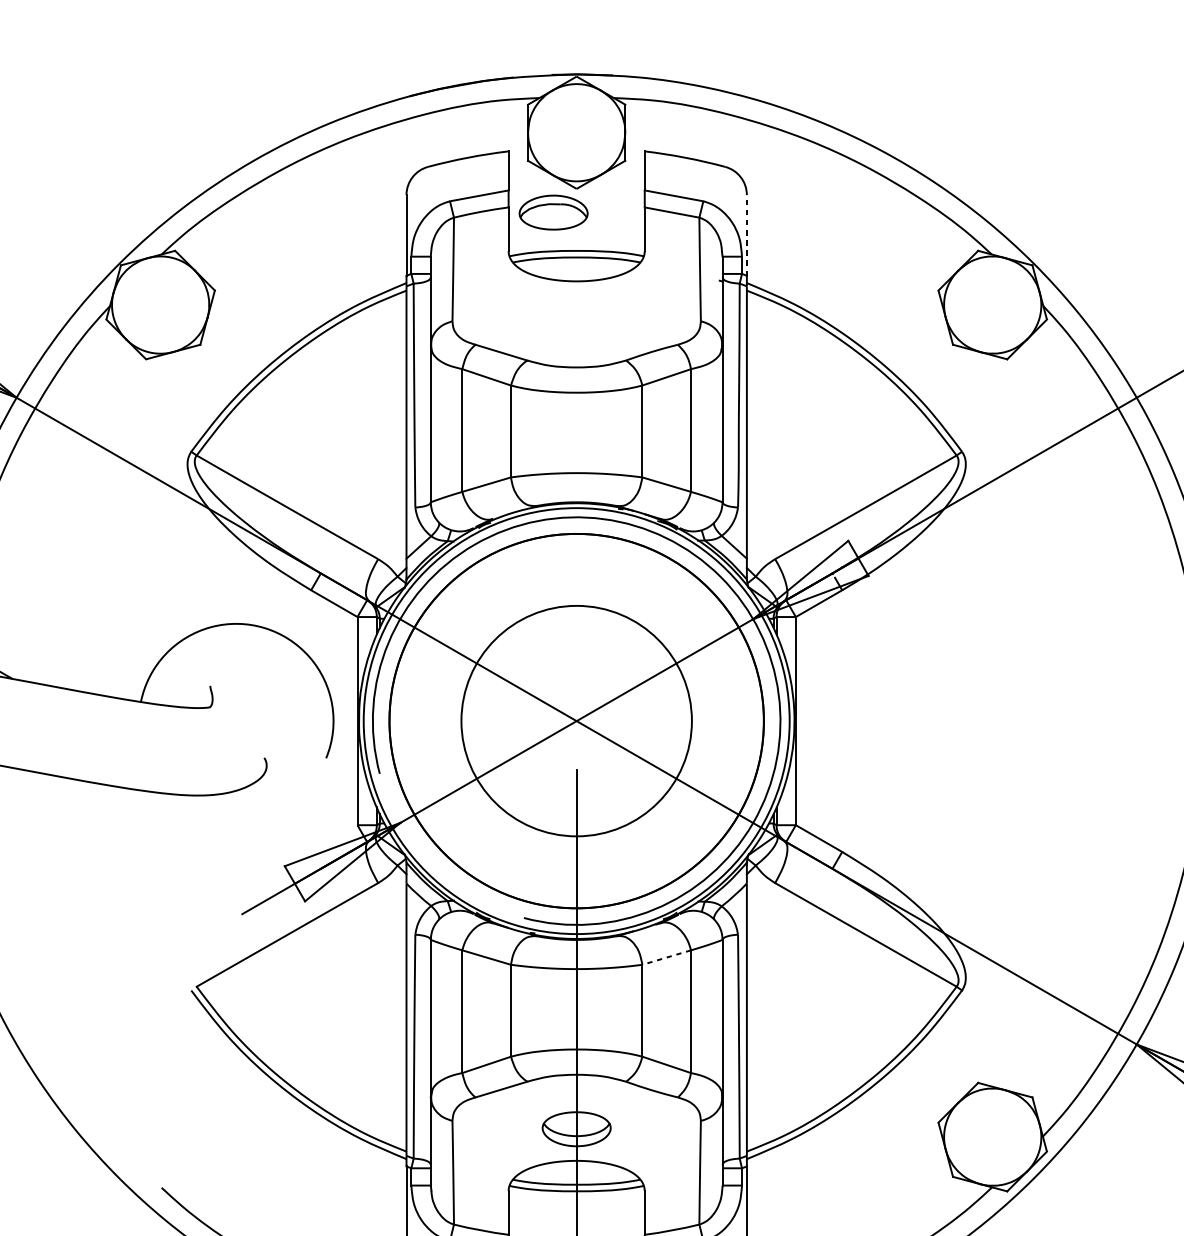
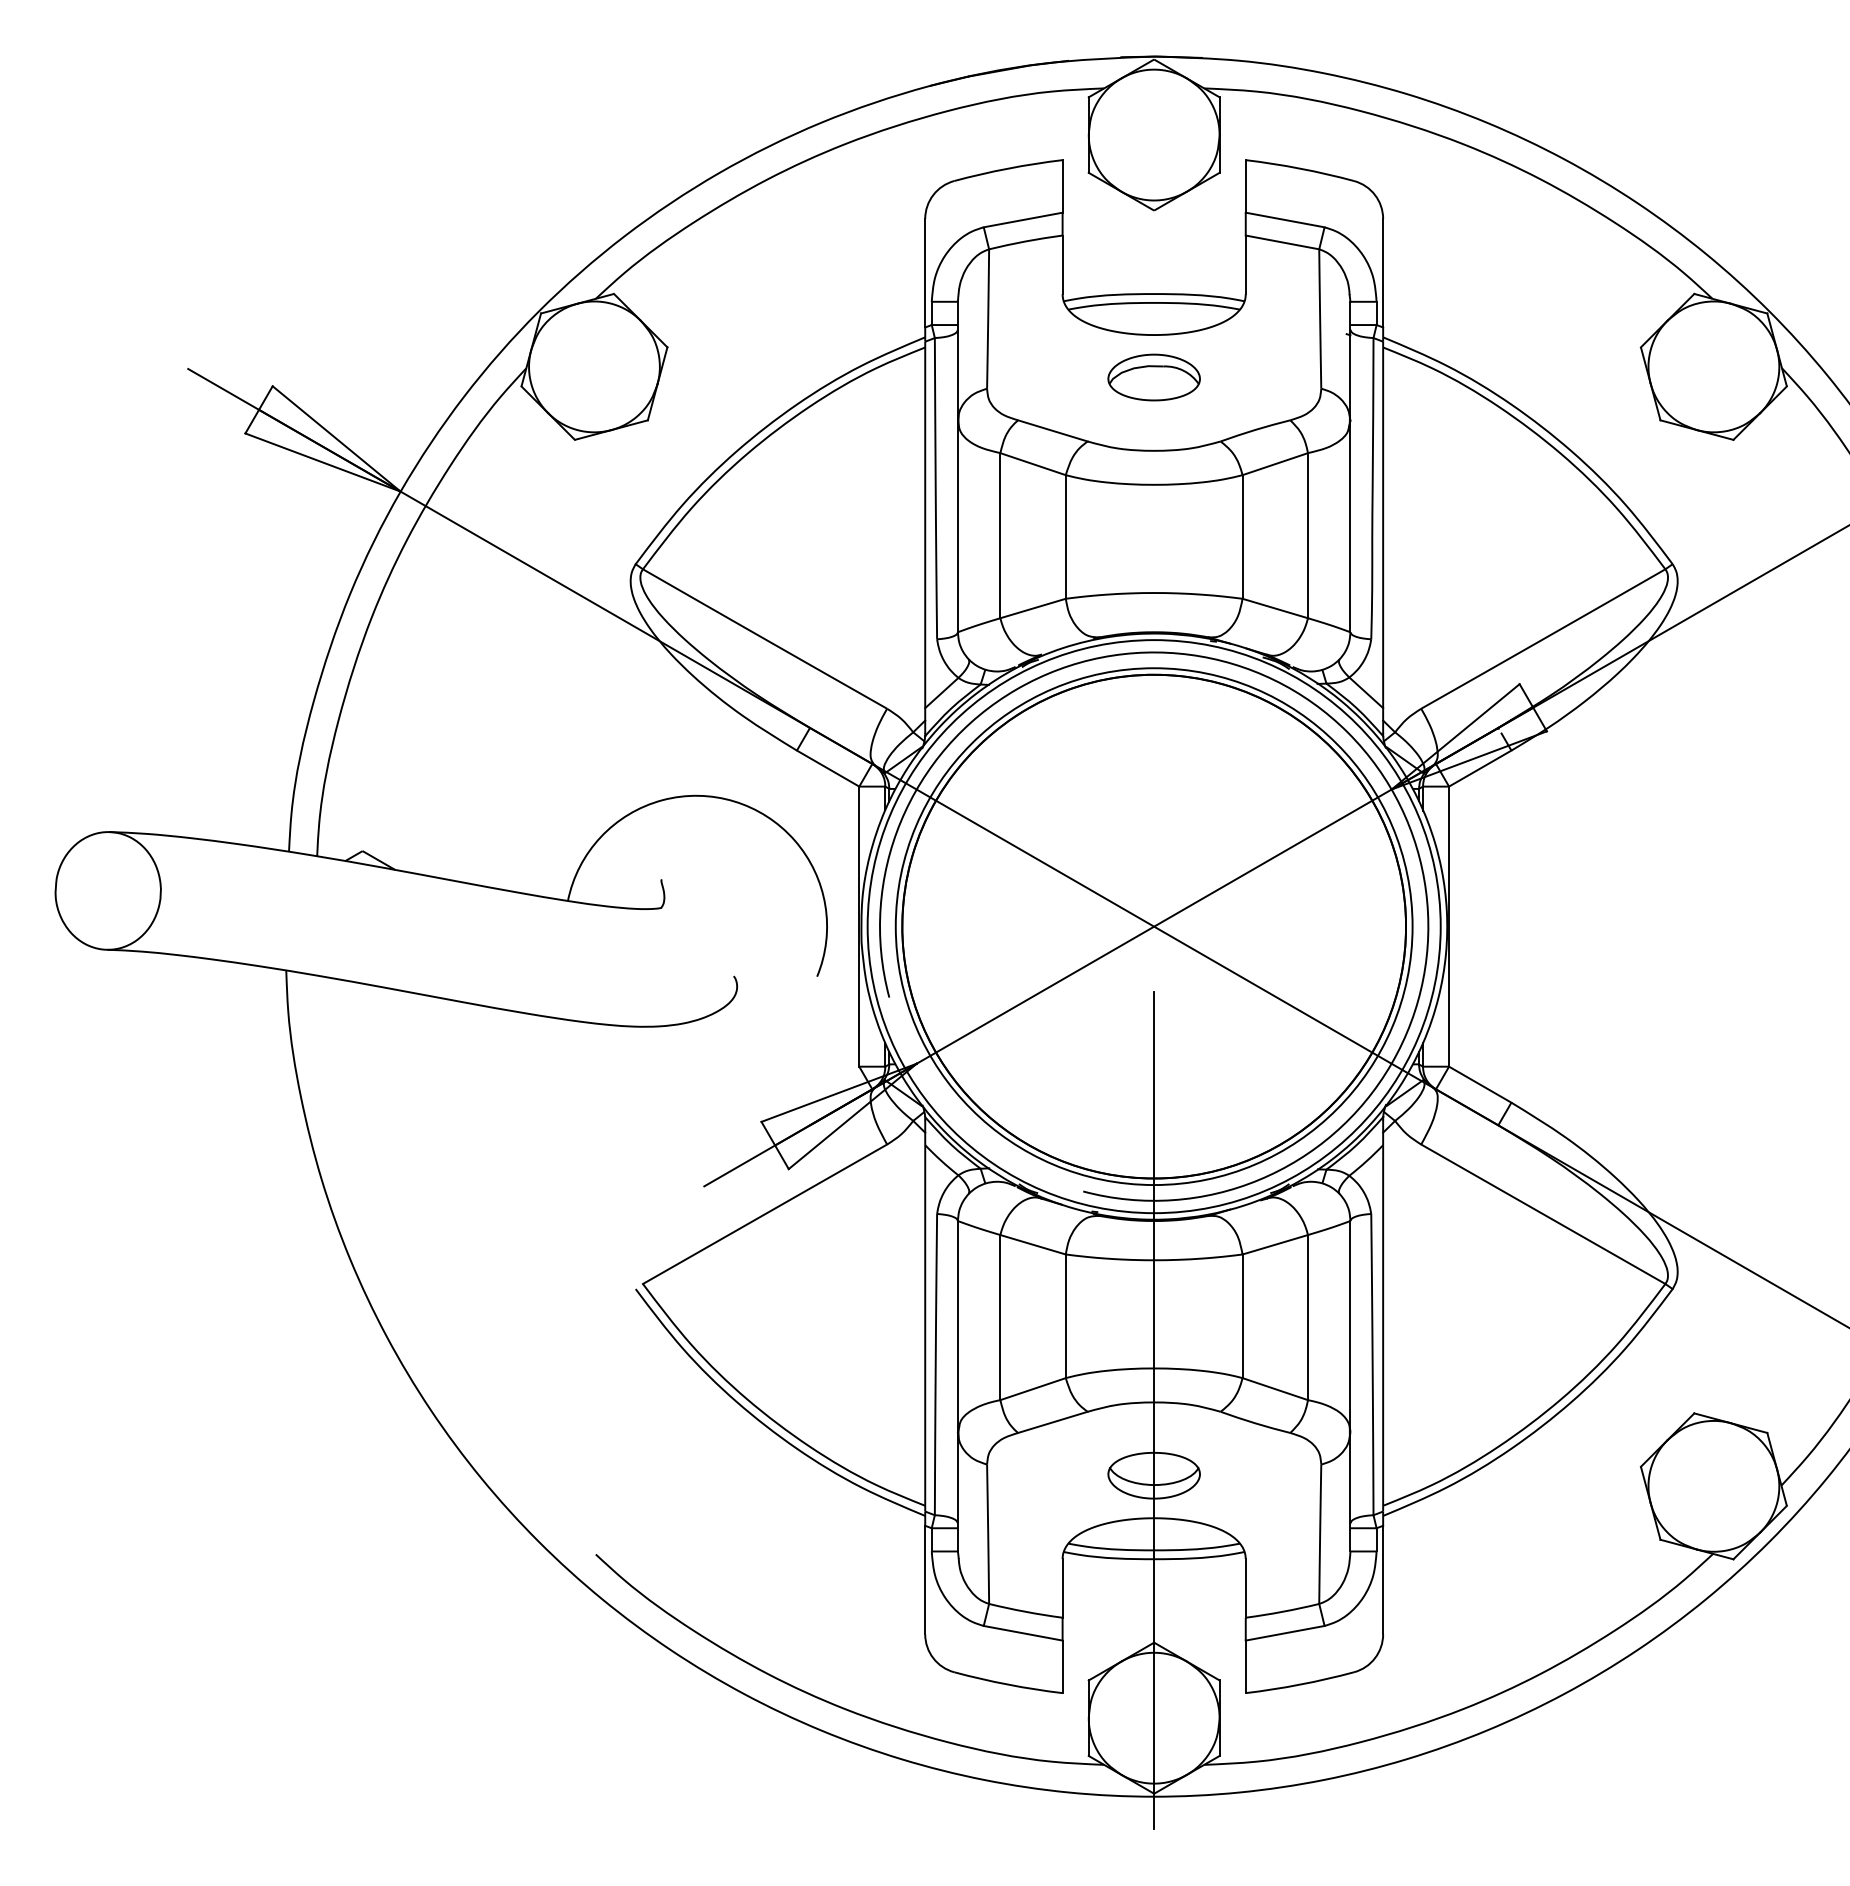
part: (553, 212) -> (1153, 377), moved
line: (747, 234) -> (1383, 272), dashed -> solid
circle: (576, 721) -> (1153, 926), size x1.67
line: (666, 957) -> (1274, 1244), dashed -> solid

